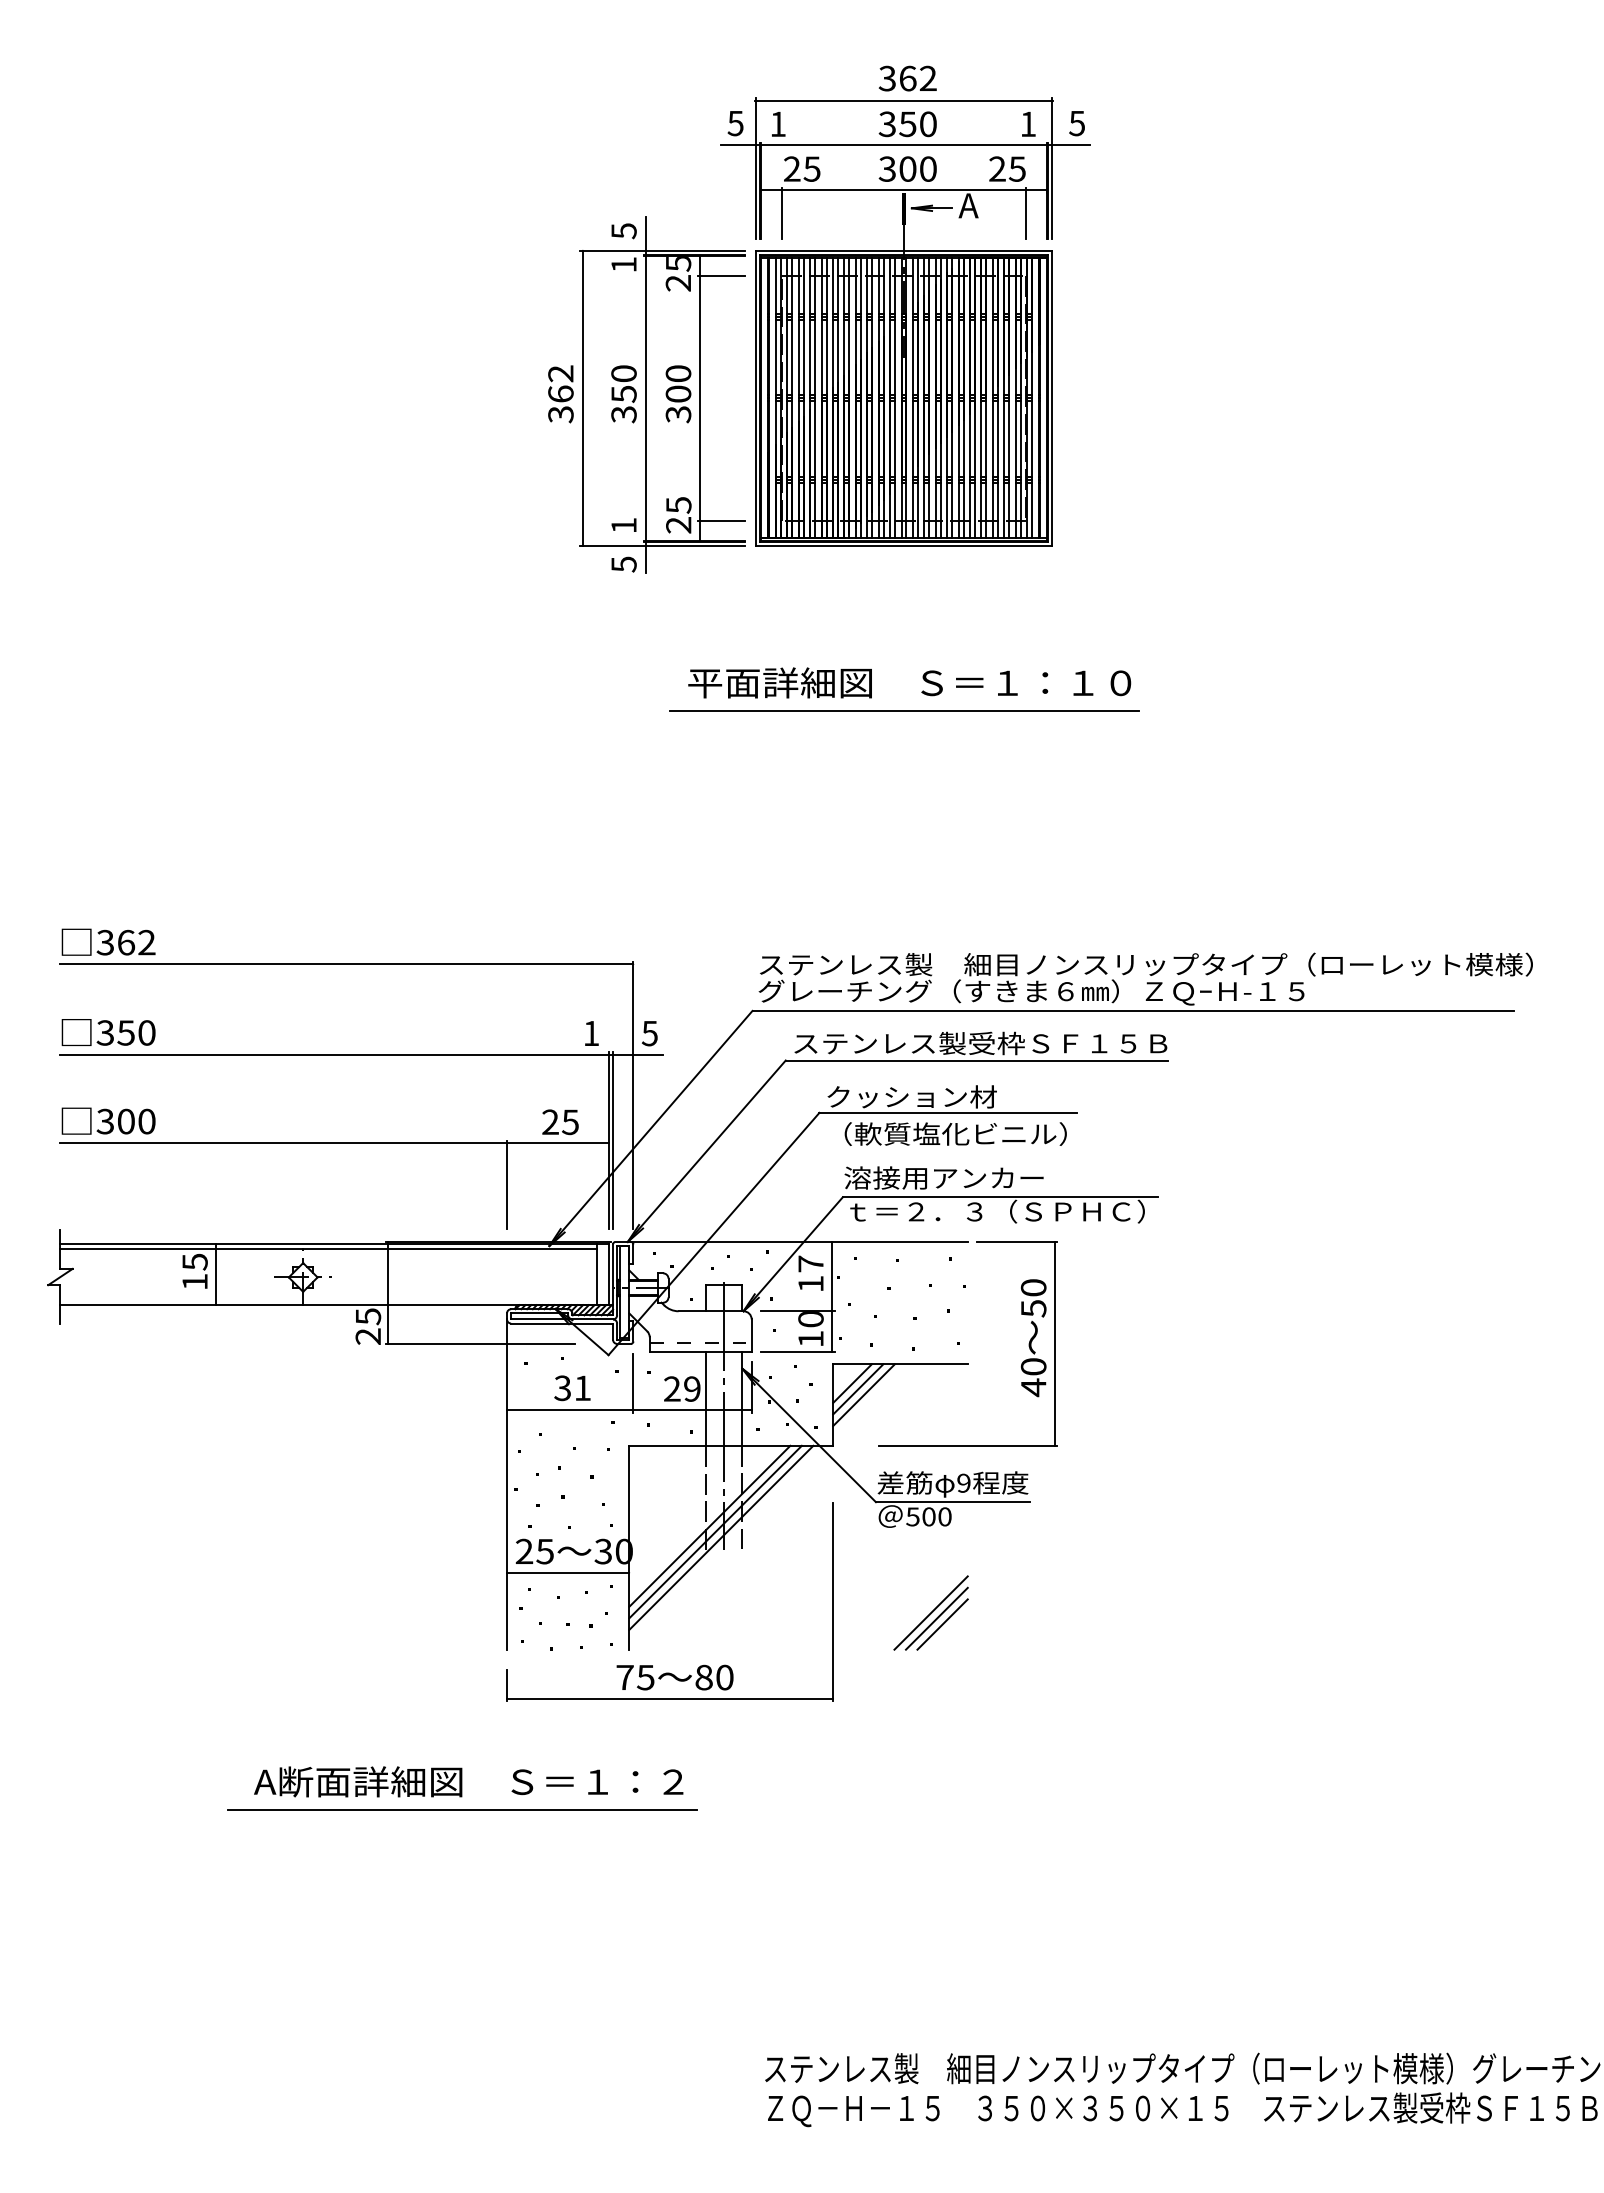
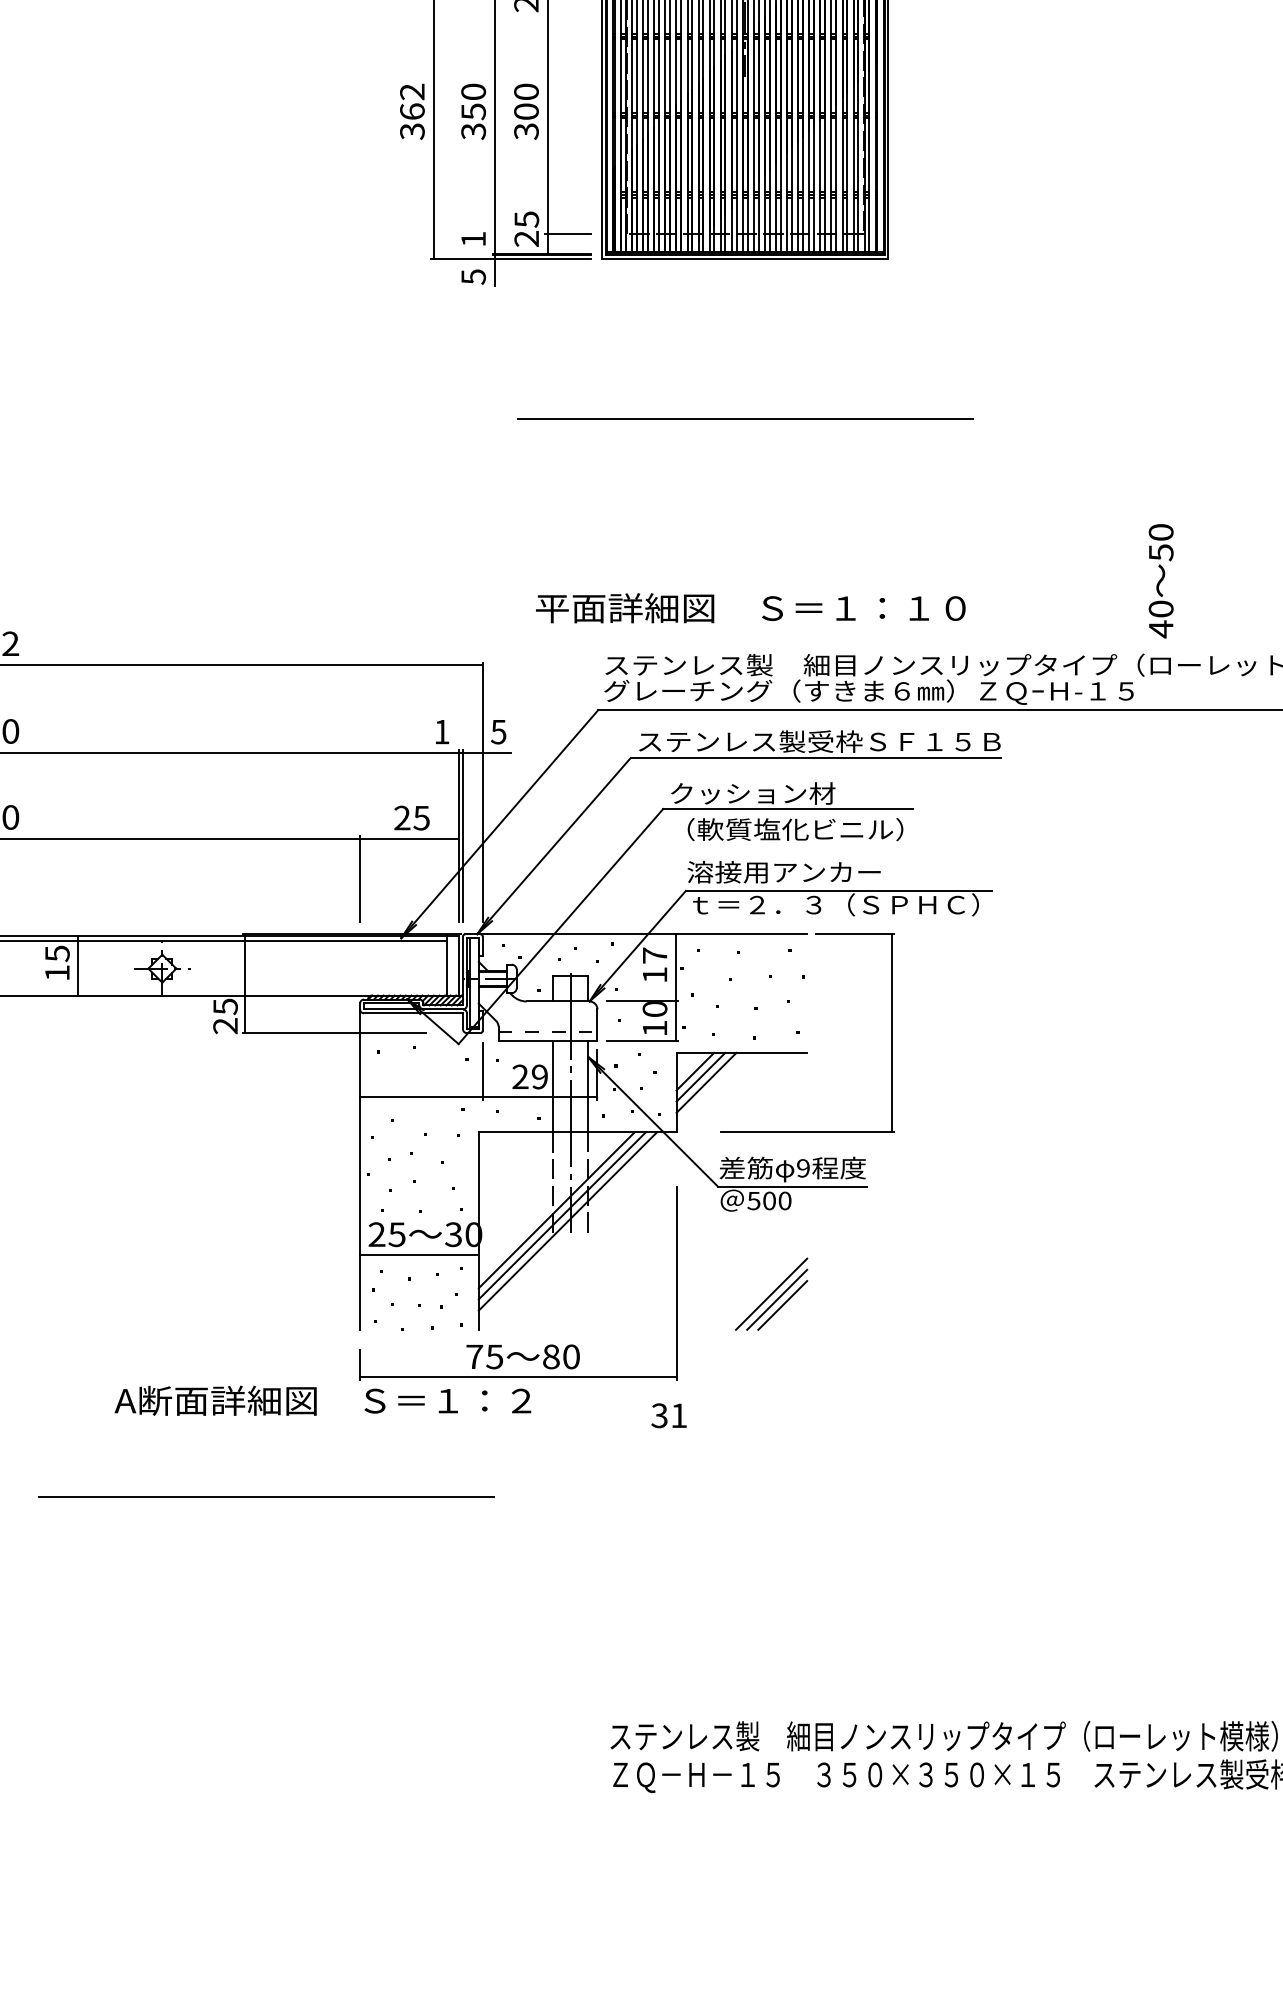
text: (909, 682) -> (750, 607), moved
text: (1033, 1338) -> (1160, 581), moved
text: (572, 1388) -> (669, 1415), moved
text: (468, 1781) -> (322, 1400), moved
line: (462, 1809) -> (266, 1496), moved

